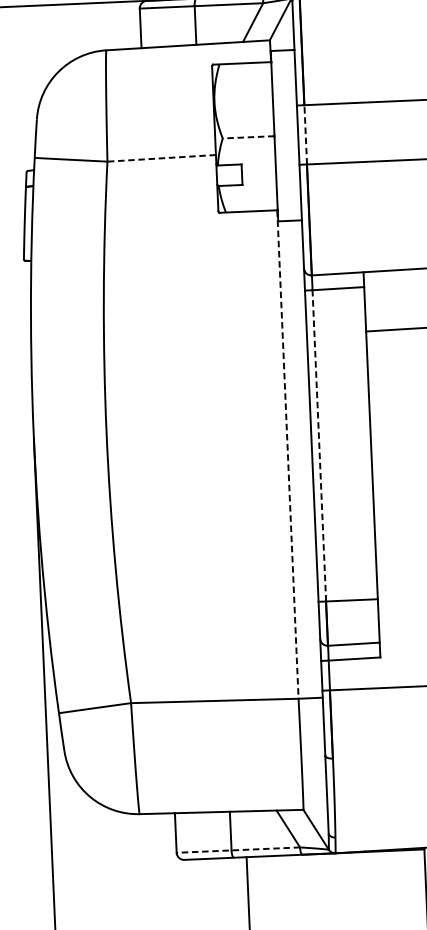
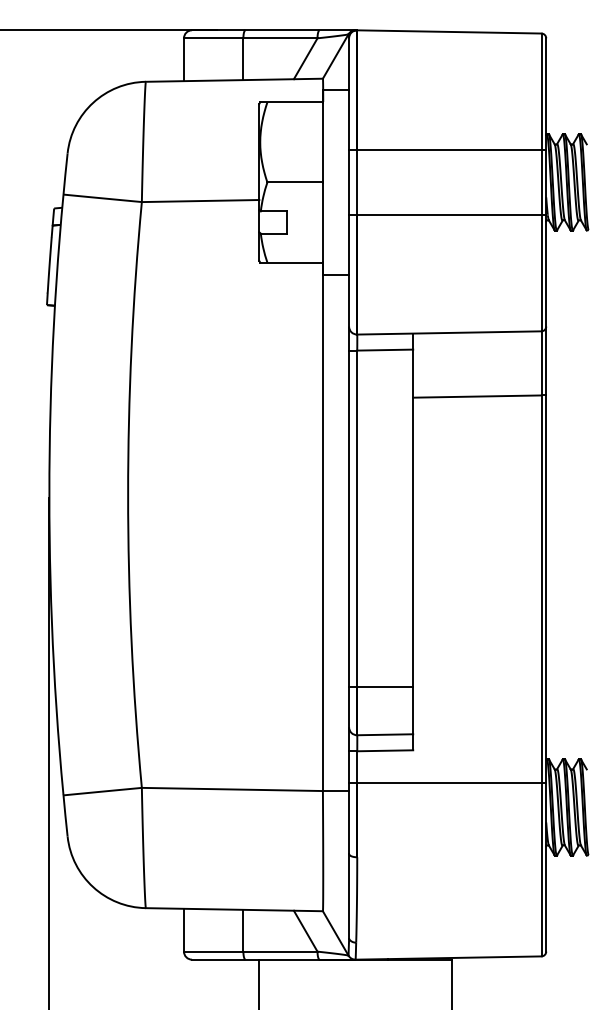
line: (305, 133) -> (357, 181), dashed -> solid
line: (247, 137) -> (294, 182), dashed -> solid
line: (161, 158) -> (200, 201), dashed -> solid
line: (319, 445) -> (357, 518), dashed -> solid
line: (287, 455) -> (322, 527), dashed -> solid
line: (238, 849) -> (250, 951), dashed -> solid

